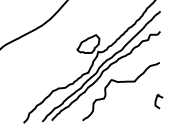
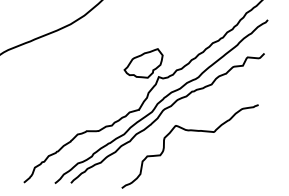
curve: (156, 101) -> (246, 168), removed

